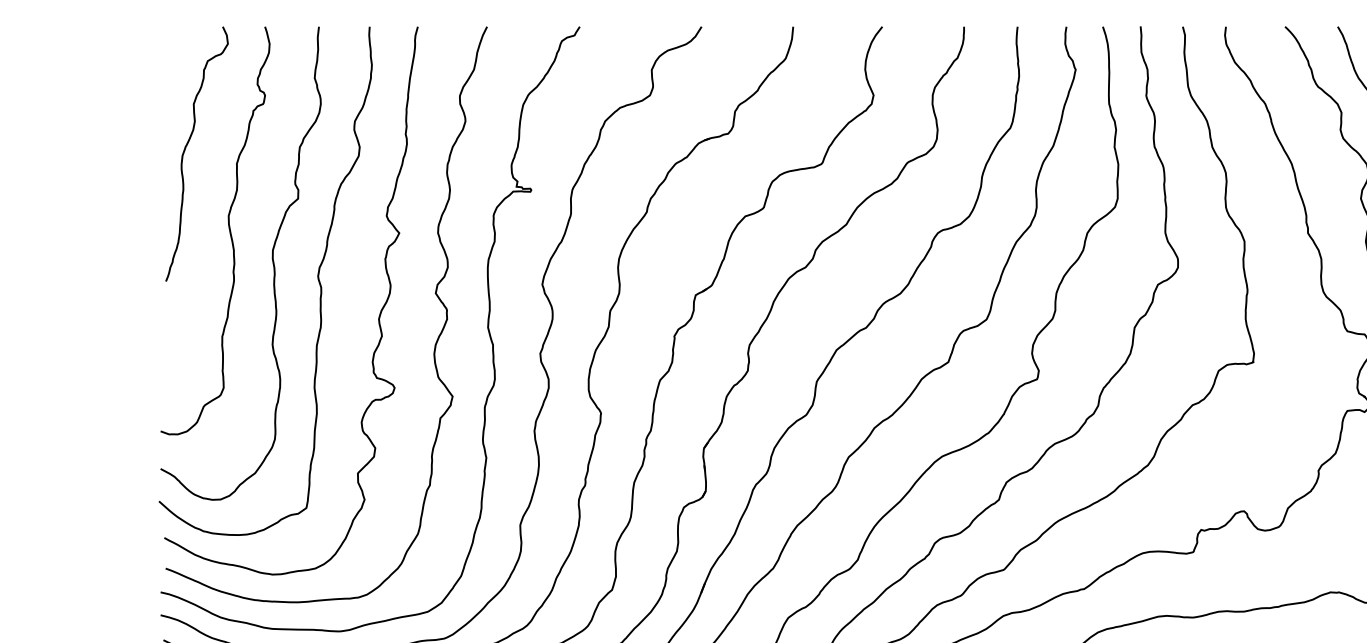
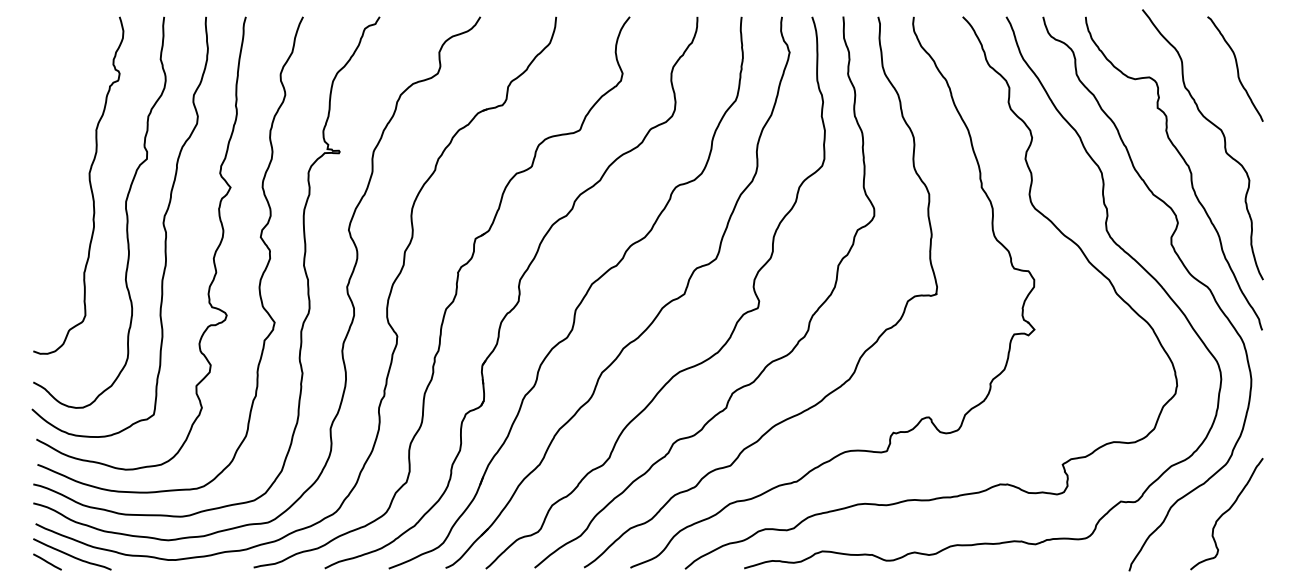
curve: (186, 149) -> (54, 118), removed

